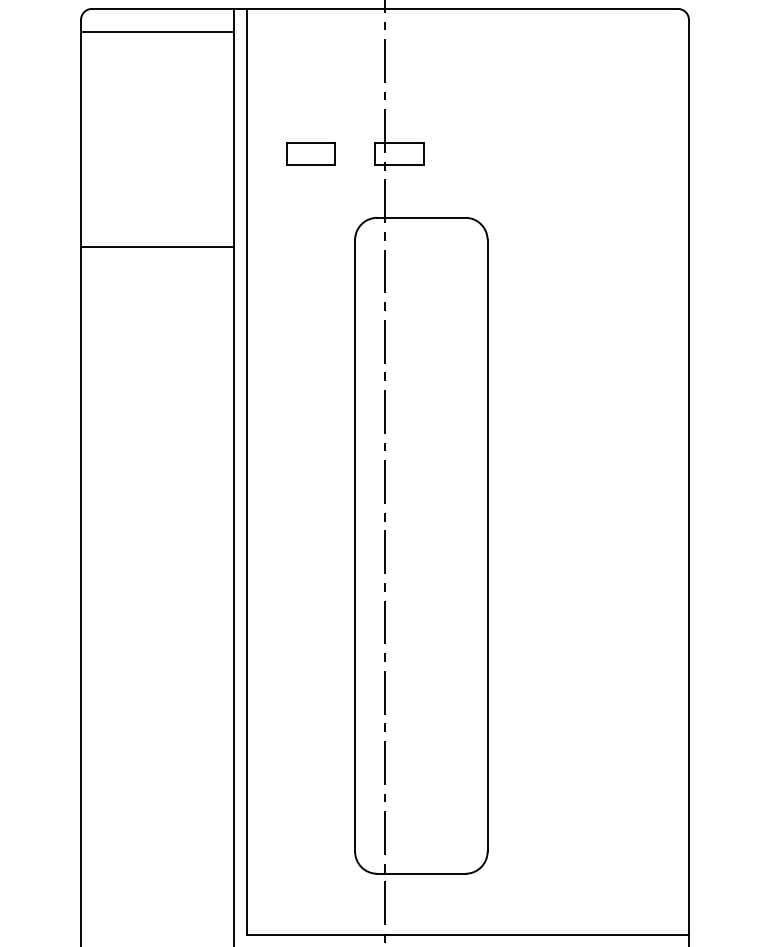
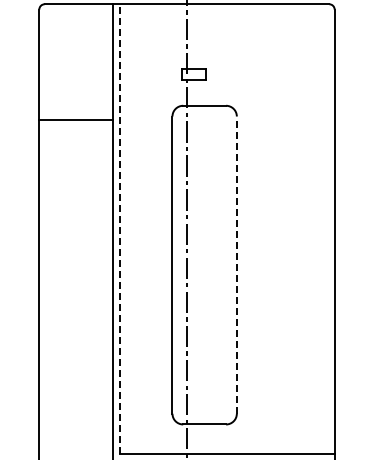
line: (157, 32) -> (76, 15), removed
part: (309, 153) -> (150, 74), removed
line: (246, 472) -> (119, 229), solid -> dashed
line: (486, 546) -> (236, 265), solid -> dashed

